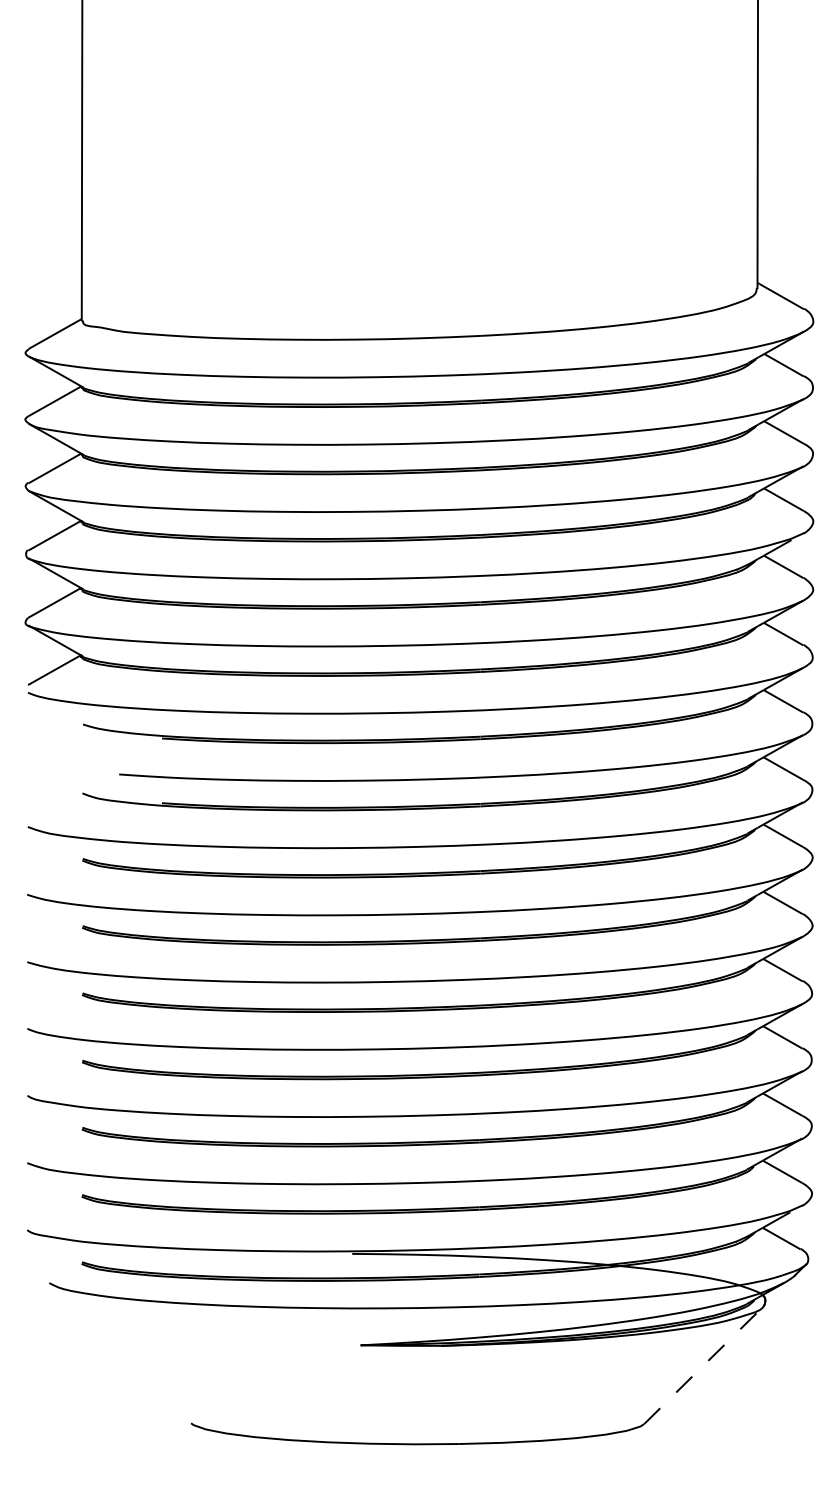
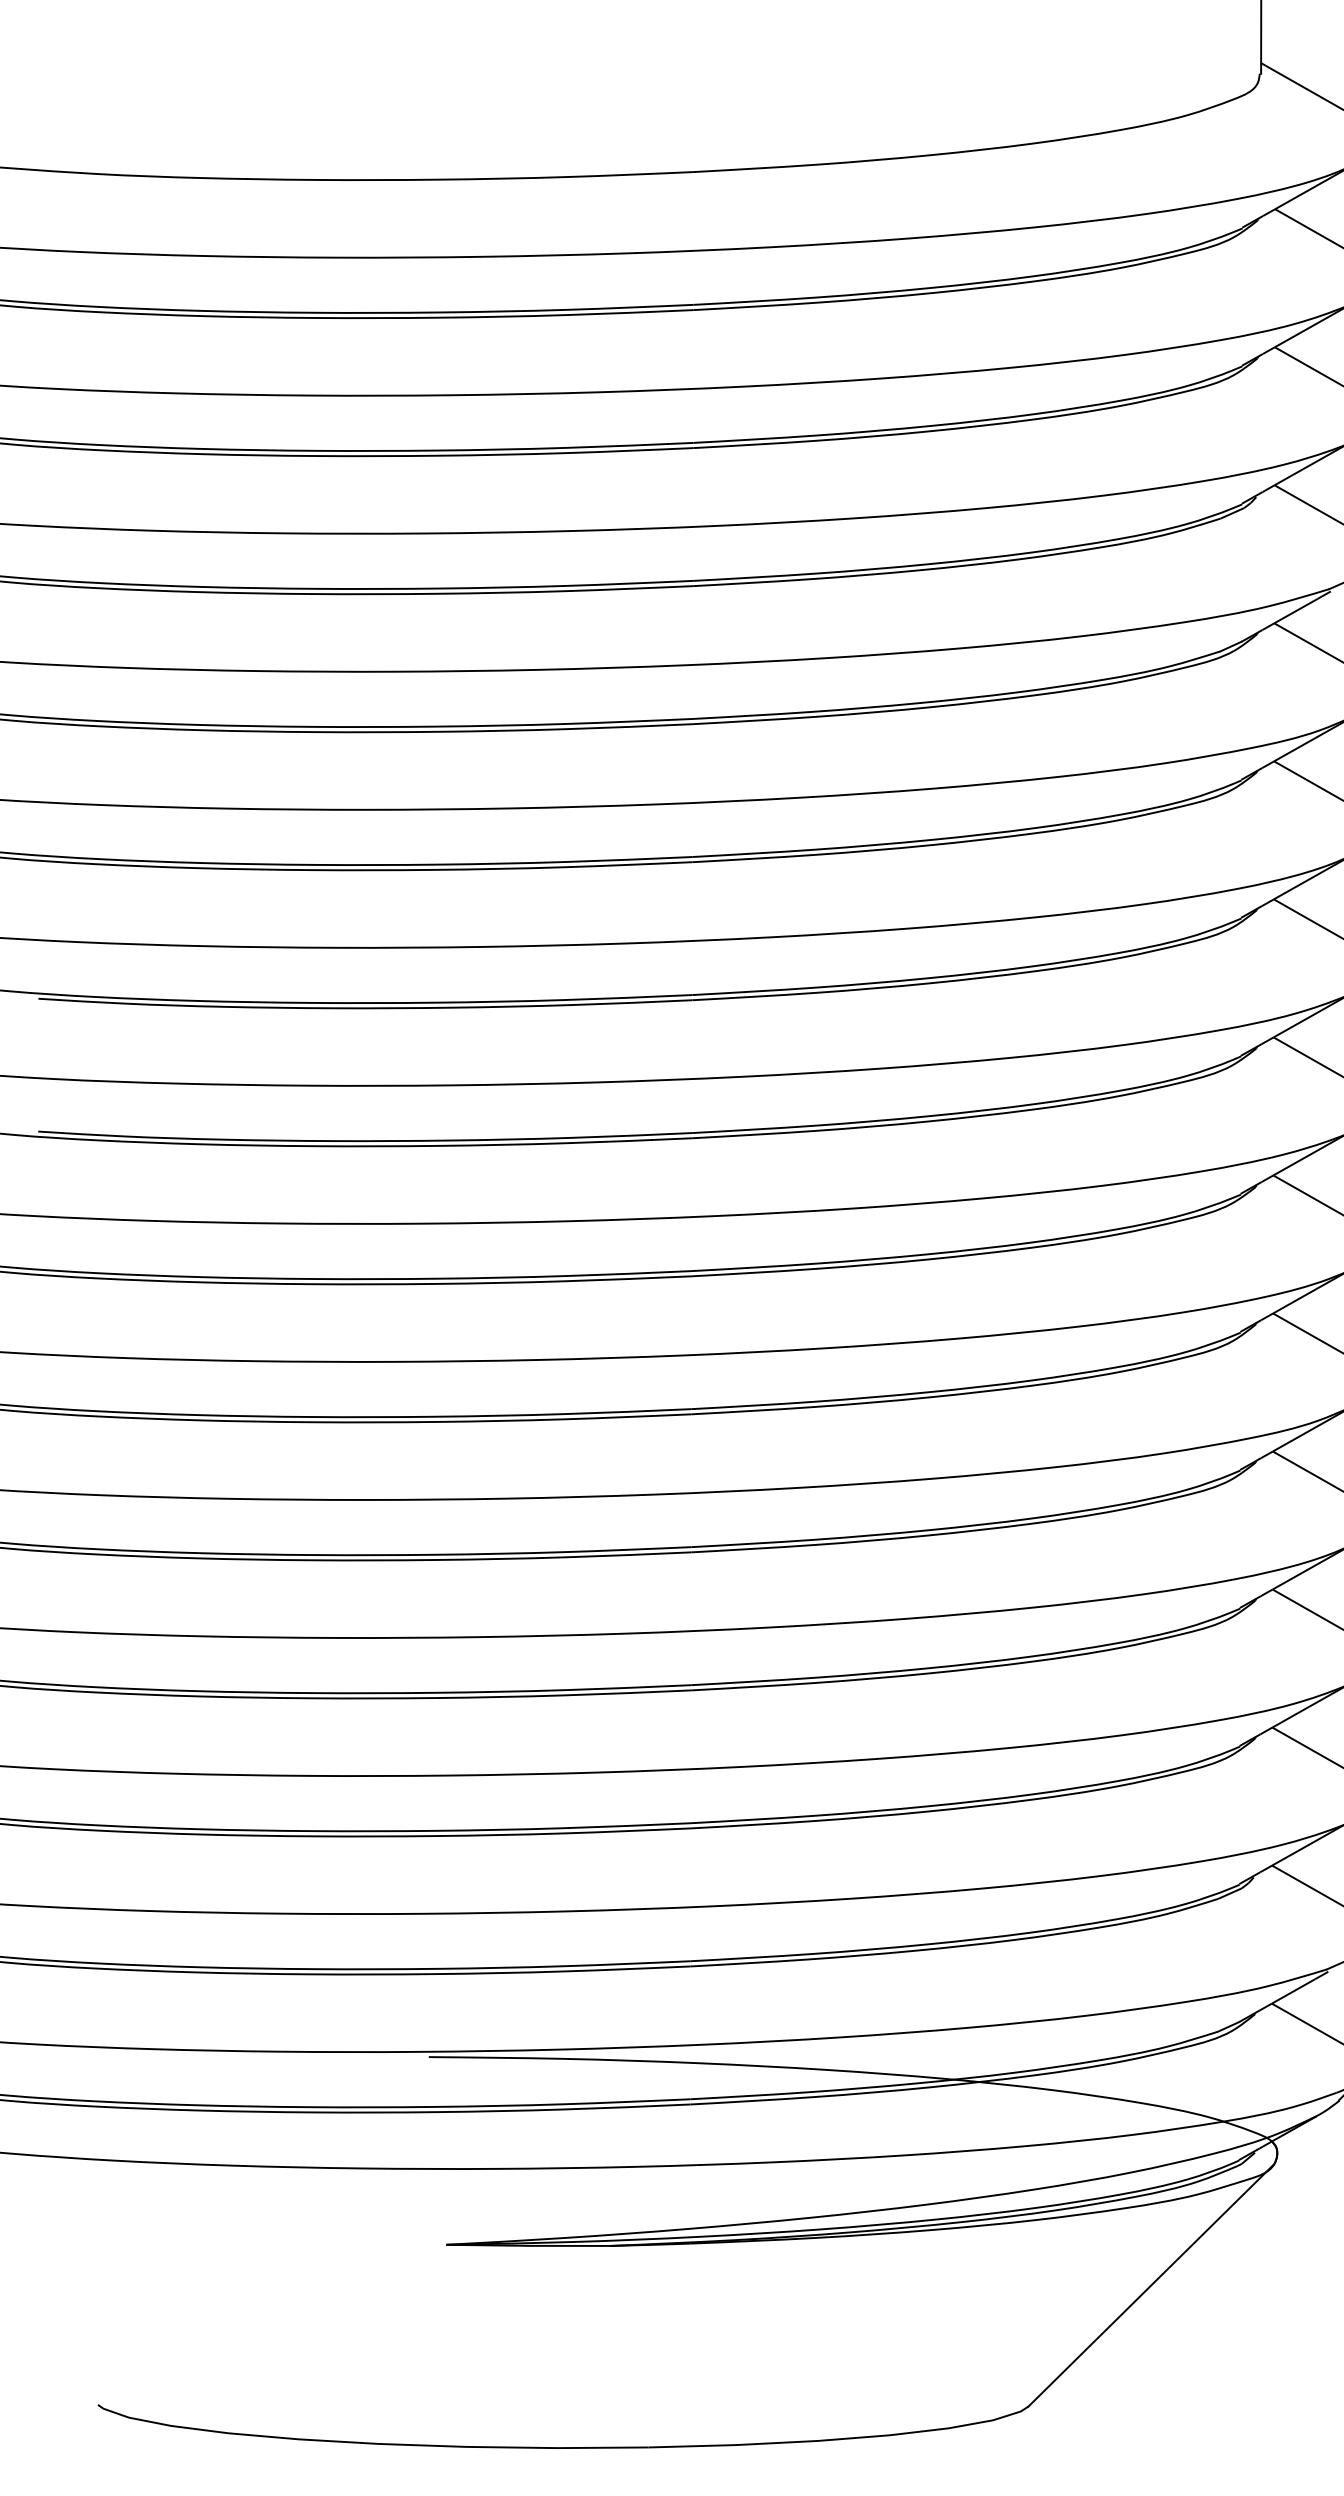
line: (703, 1365) -> (1150, 2286), dashed -> solid

